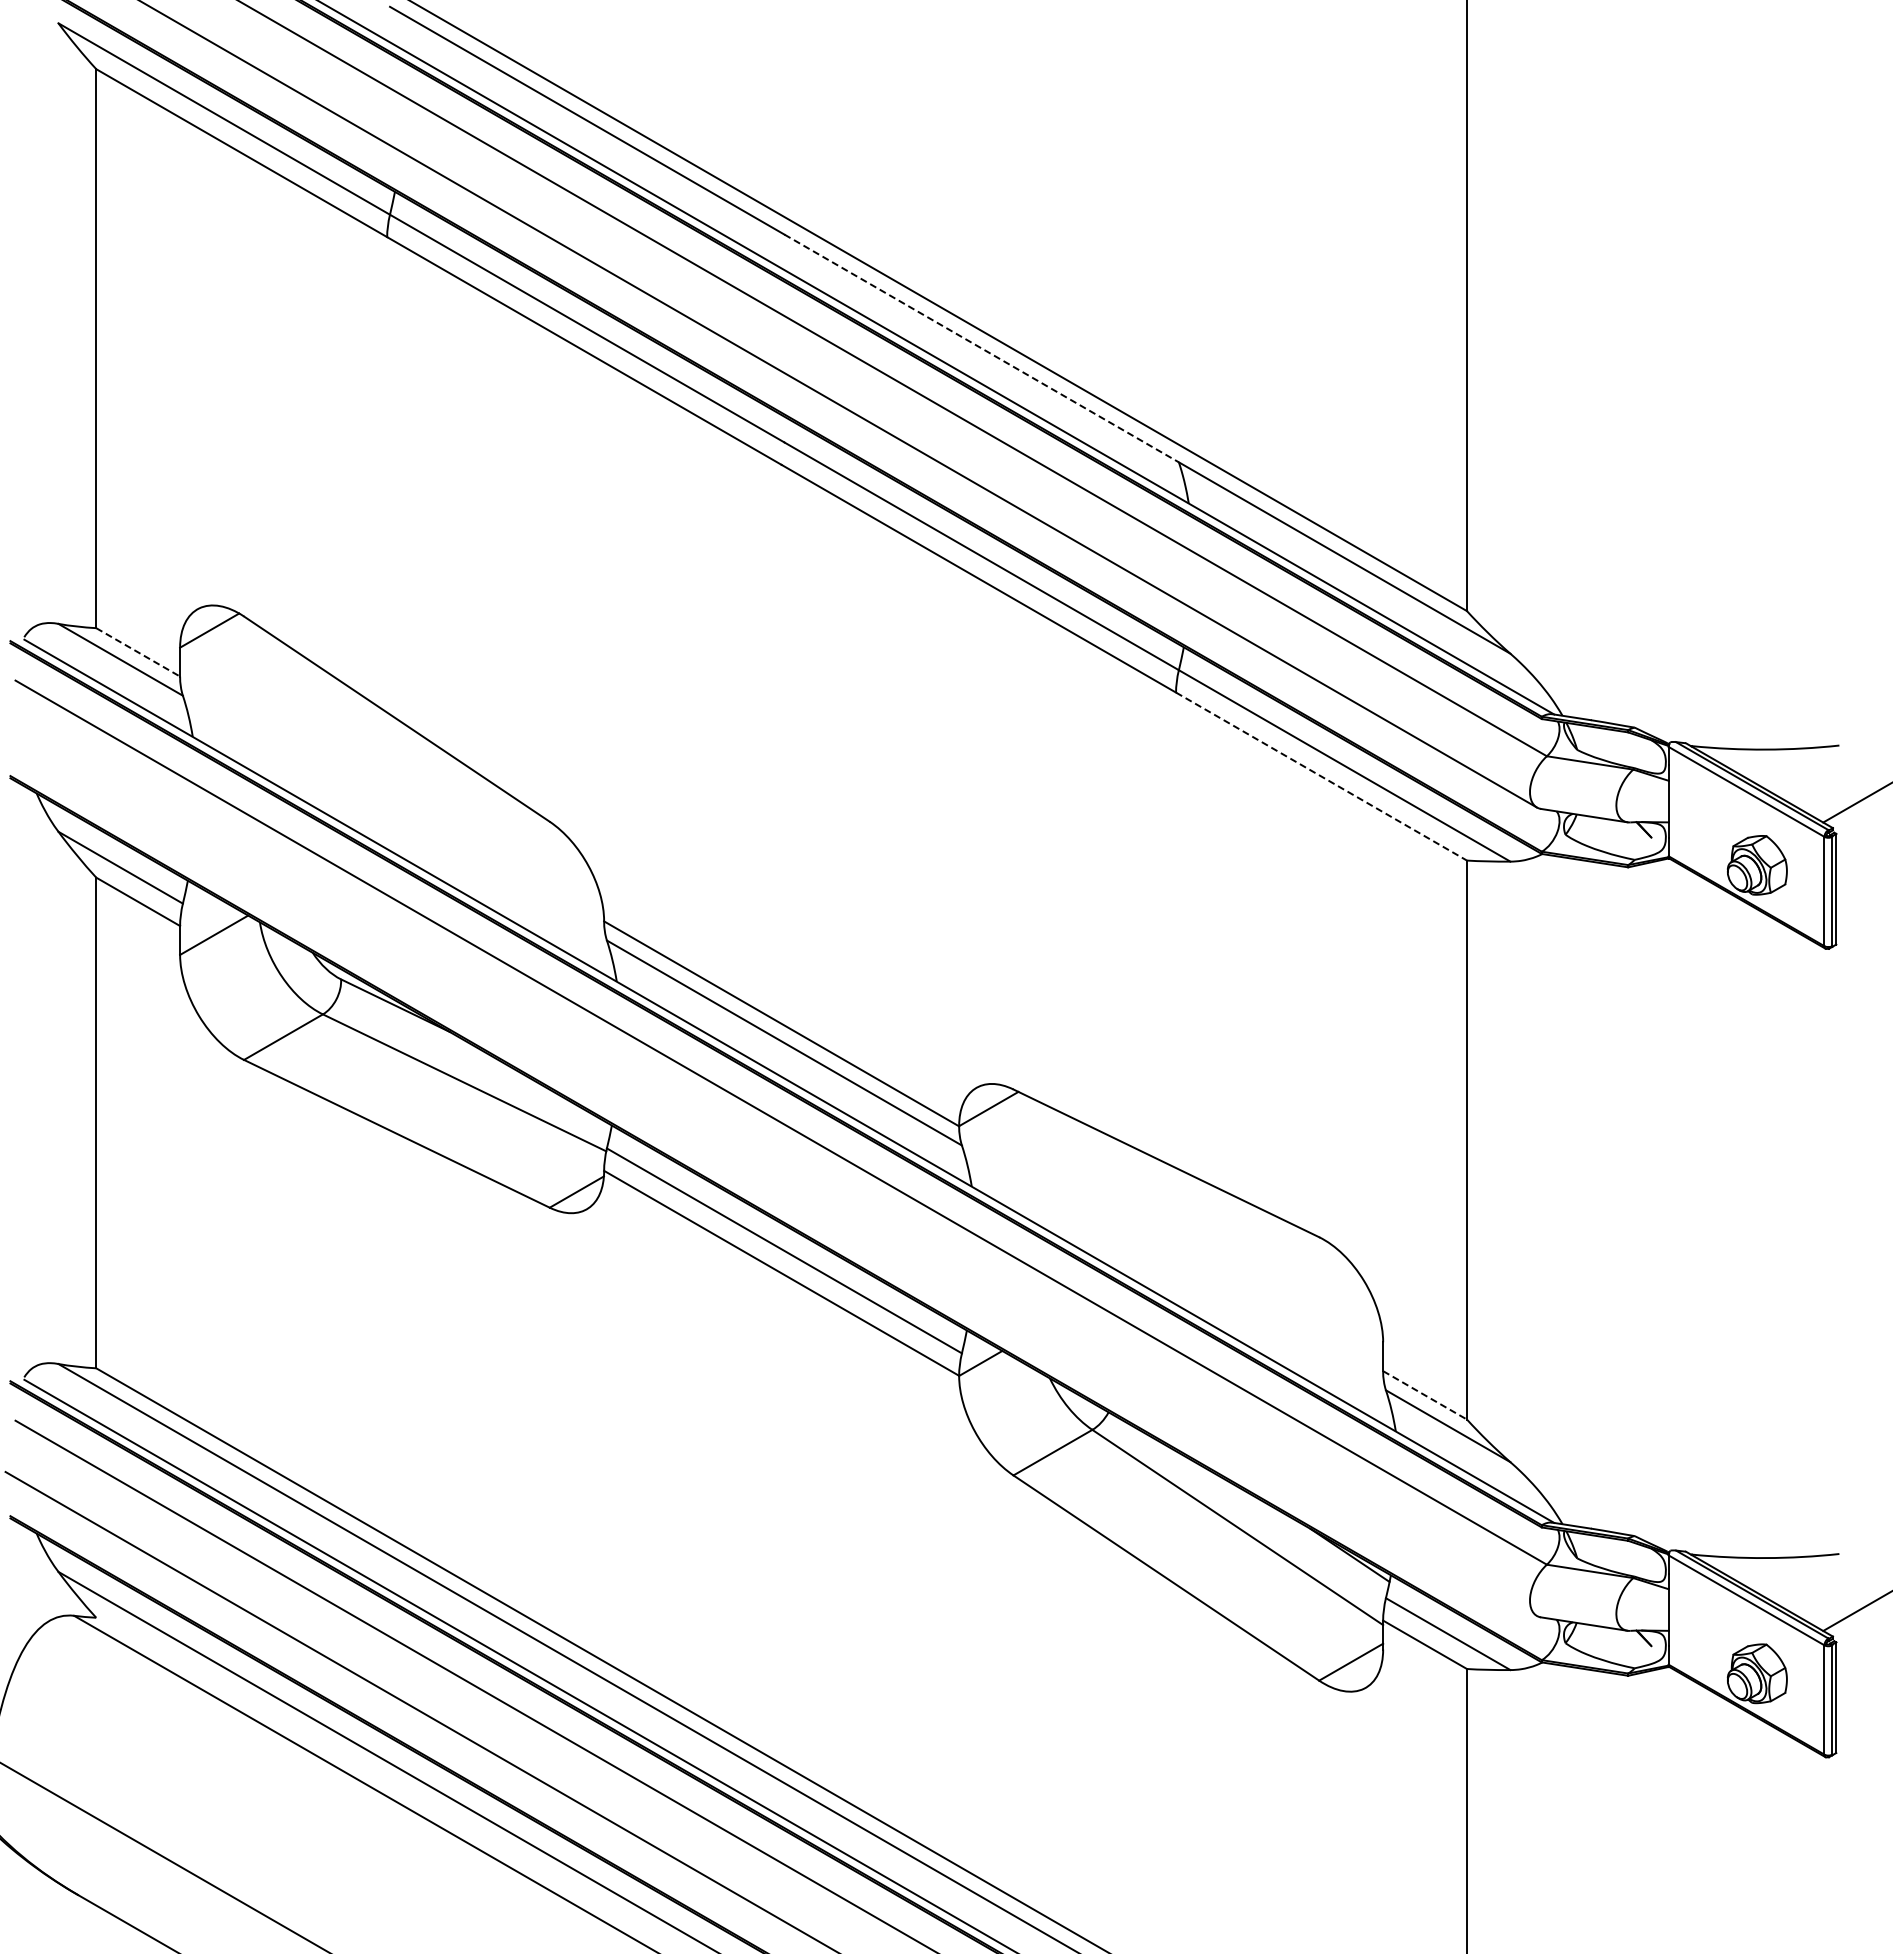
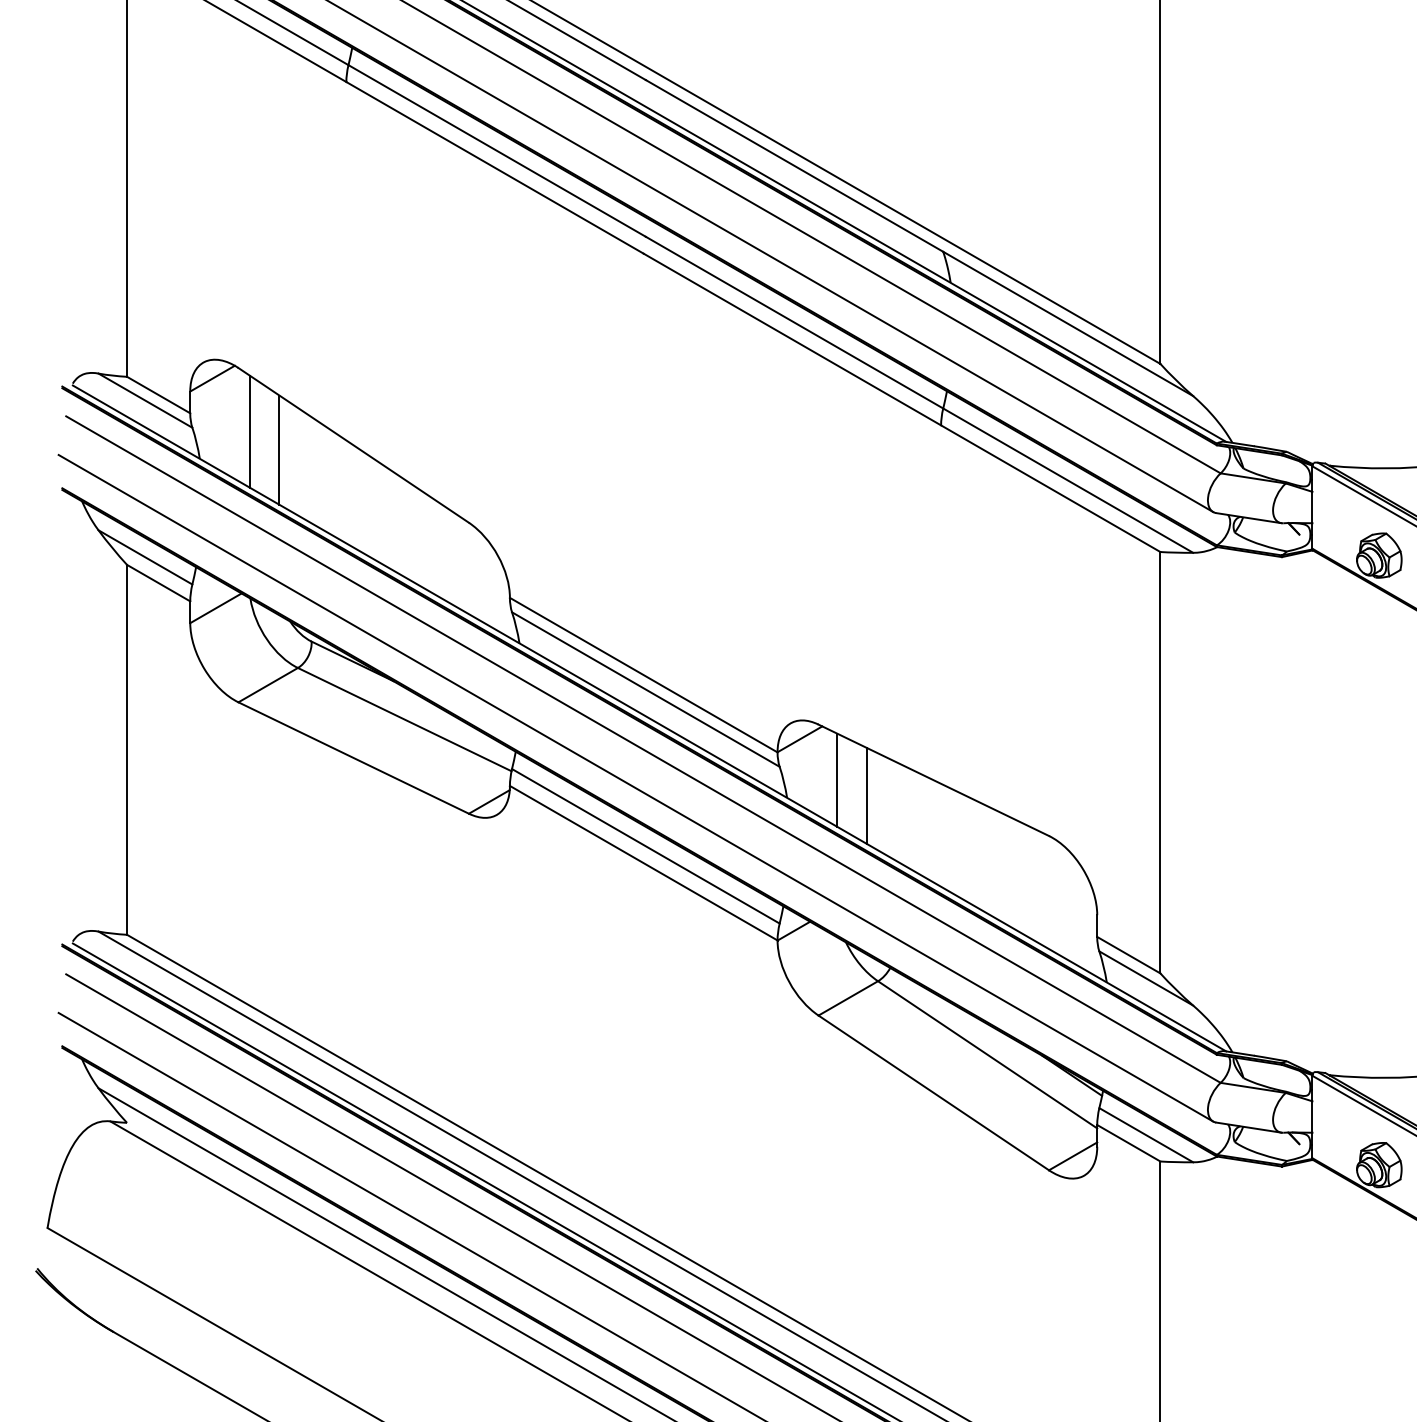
line: (981, 348) -> (794, 165), dashed -> solid
line: (138, 652) -> (158, 395), dashed -> solid
line: (259, 700) -> (250, 431), added
line: (298, 725) -> (279, 450), added
line: (1321, 776) -> (1050, 488), dashed -> solid
line: (1038, 1162) -> (837, 779), added
line: (770, 1173) -> (635, 787), added
line: (1077, 1183) -> (866, 795), added
line: (1425, 1395) -> (1129, 955), dashed -> solid

